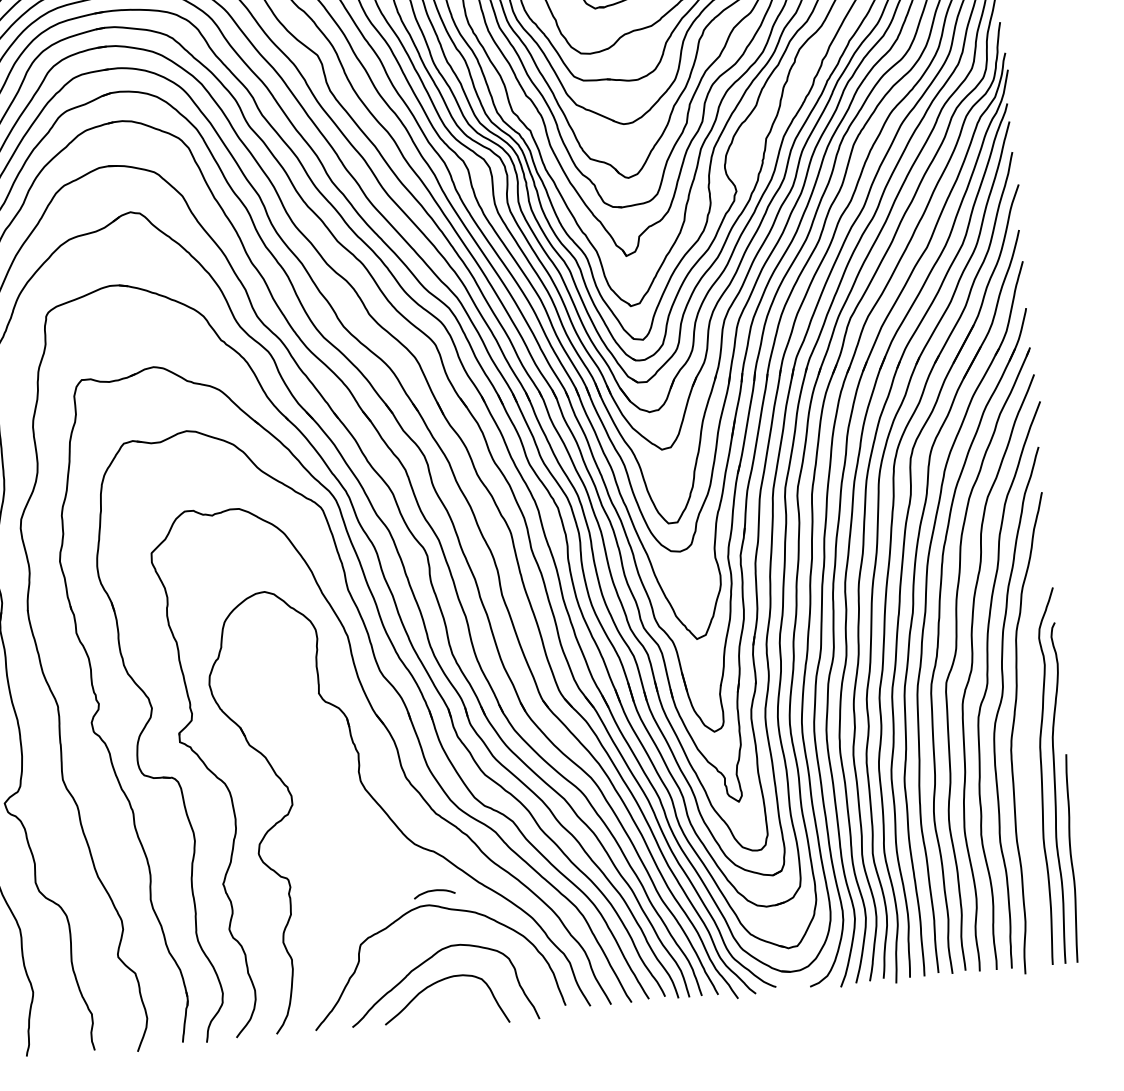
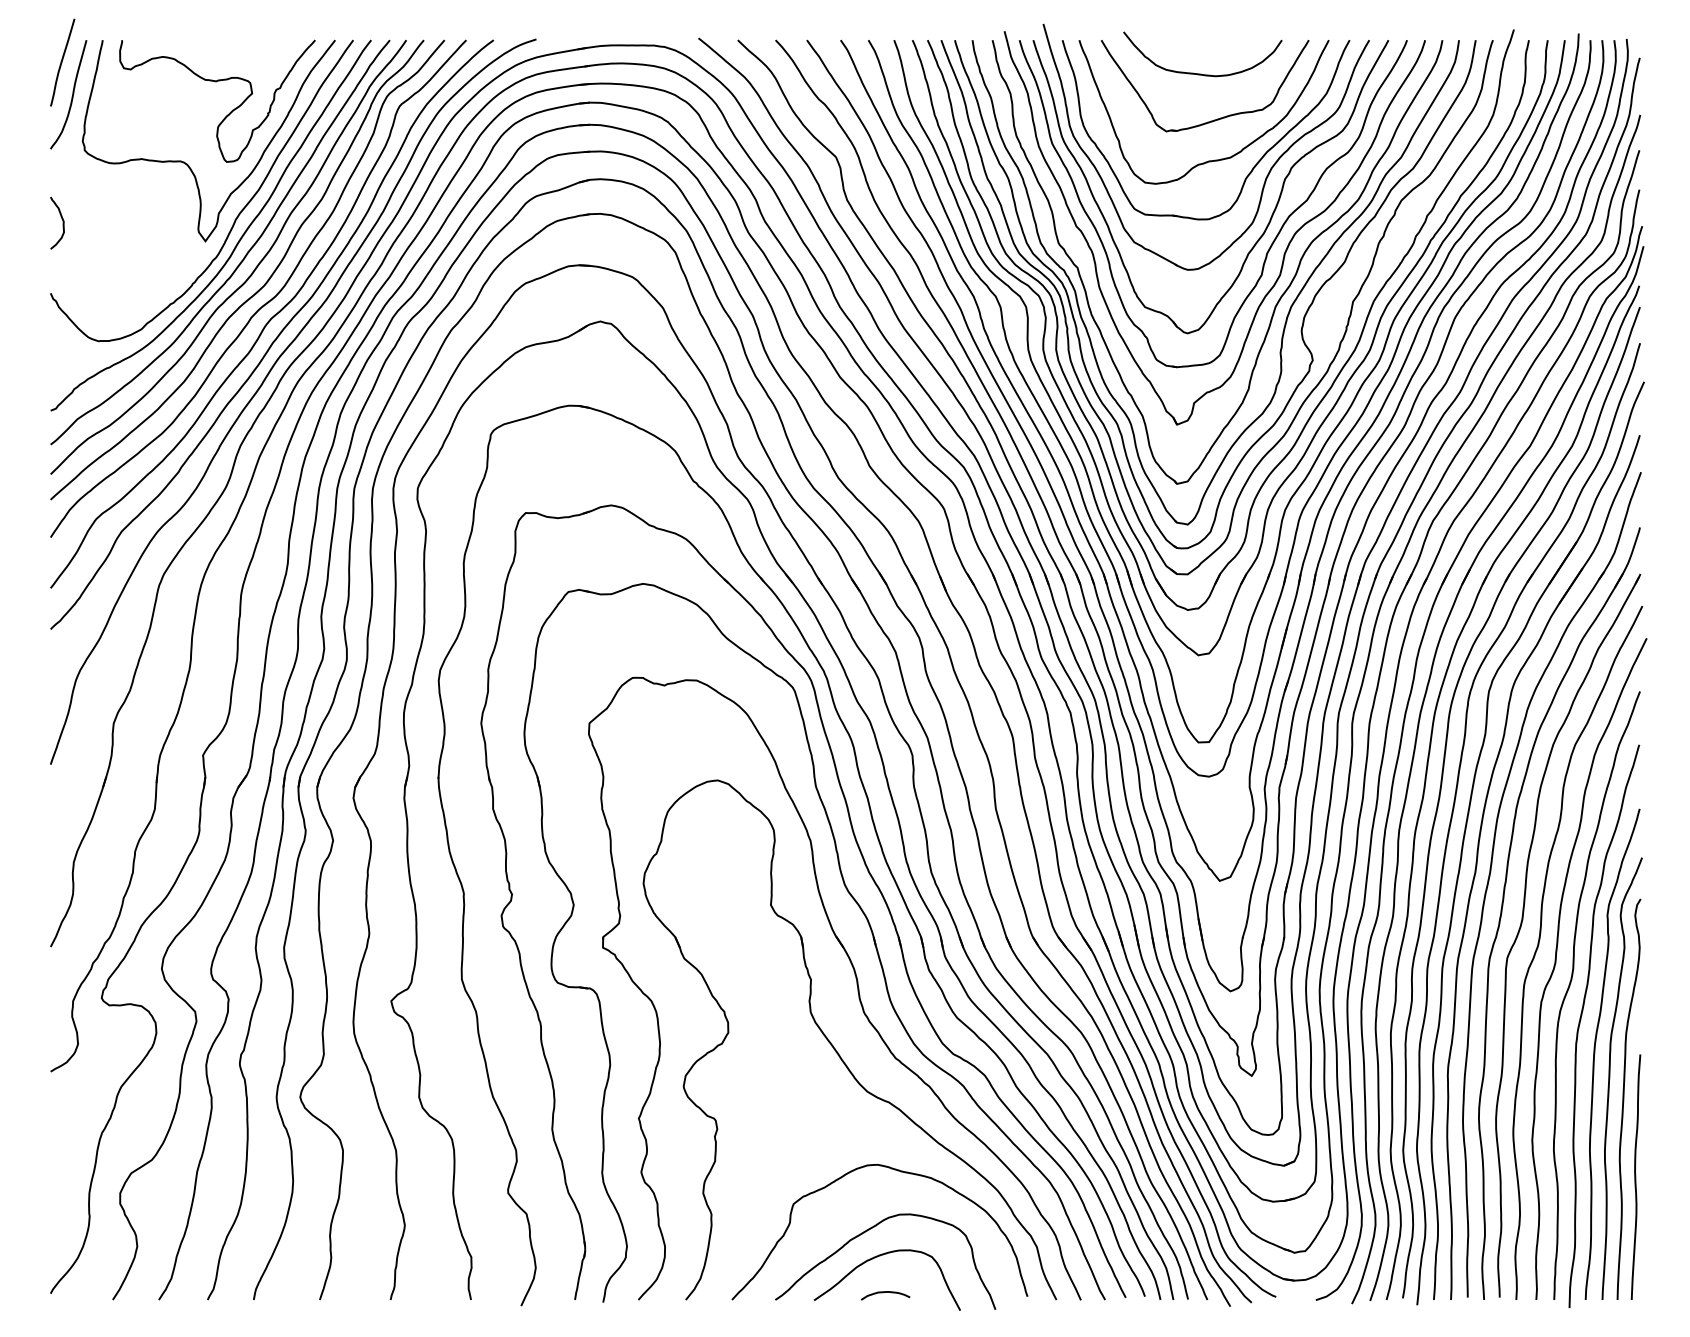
curve: (1028, 756) -> (1595, 1053), added
curve: (432, 891) -> (883, 1293), moved

